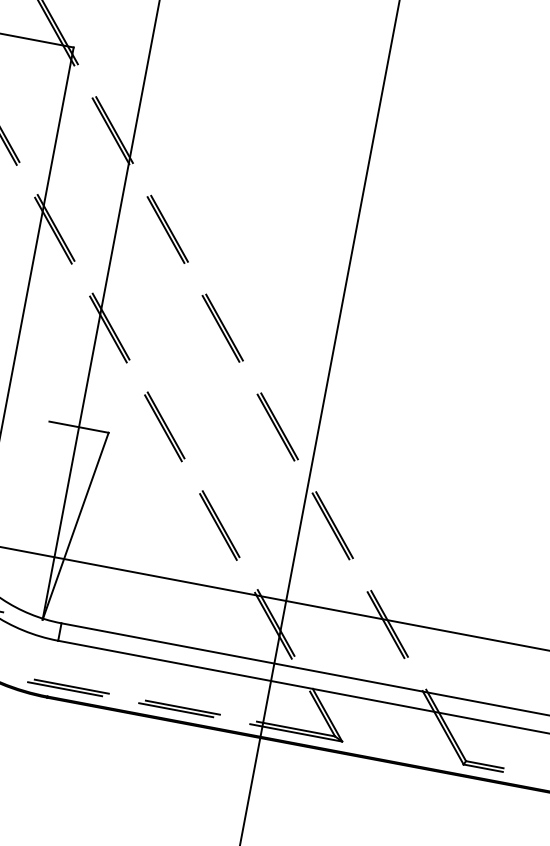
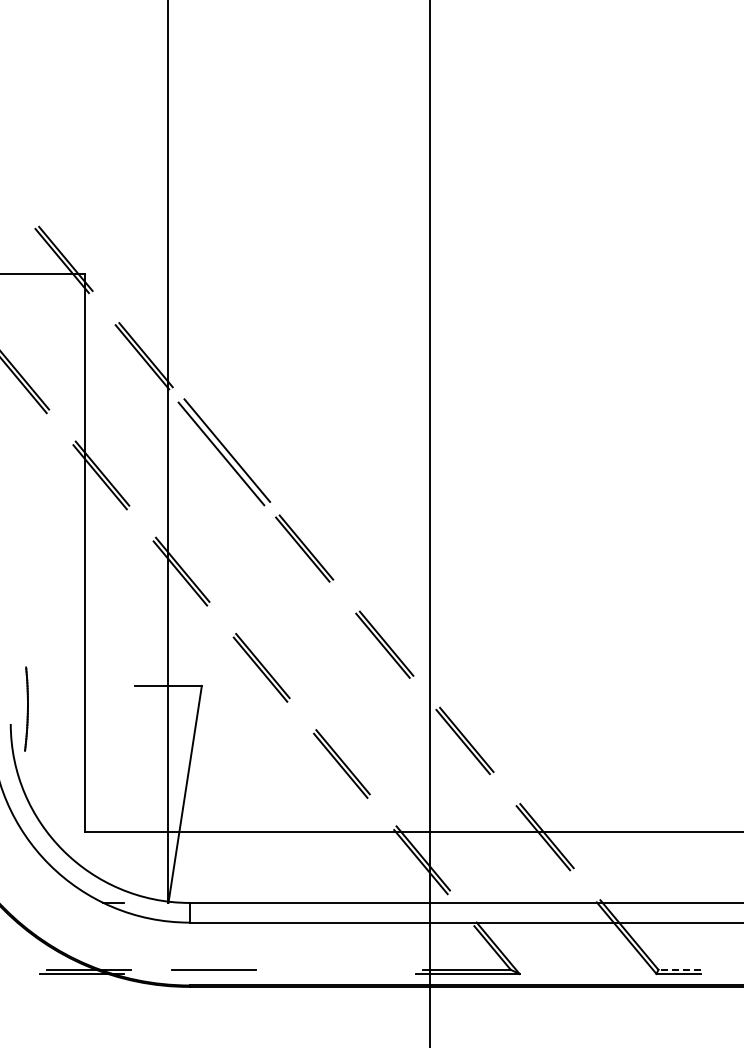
part: (167, 229) -> (224, 452), size x1.6
line: (64, 688) -> (206, 973), removed
part: (179, 708) -> (335, 971), removed
line: (484, 764) -> (679, 969), solid -> dashed

